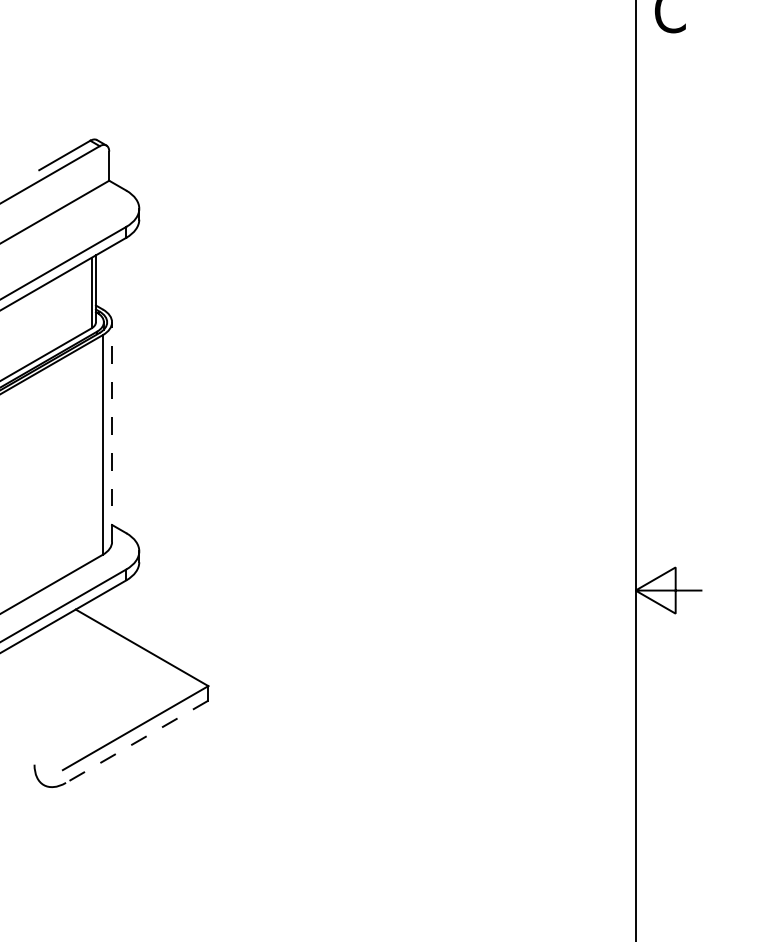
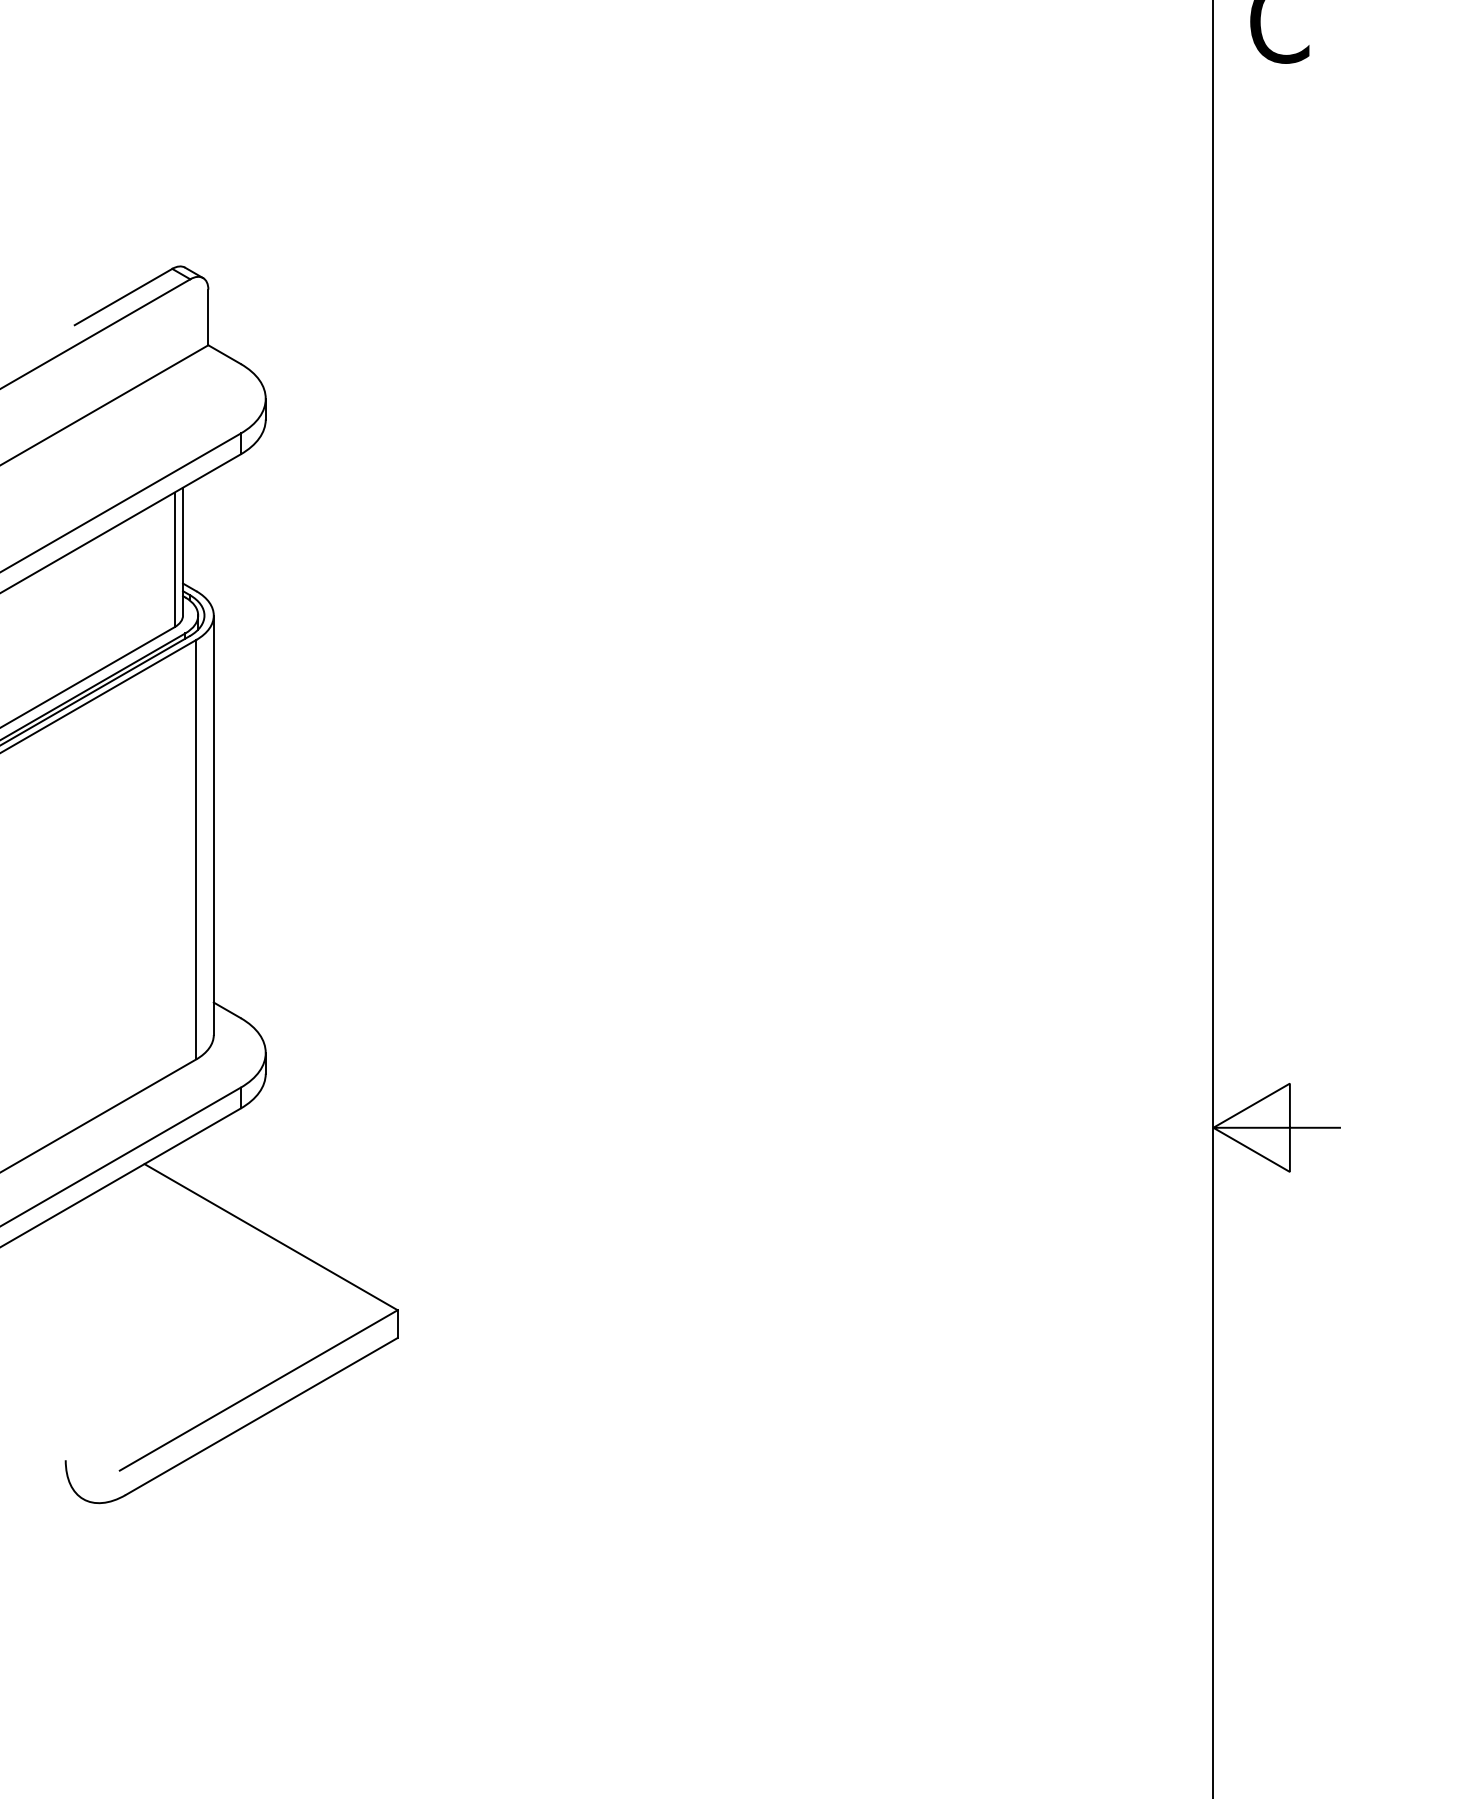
line: (112, 432) -> (214, 825), dashed -> solid
line: (136, 742) -> (260, 1417), dashed -> solid

